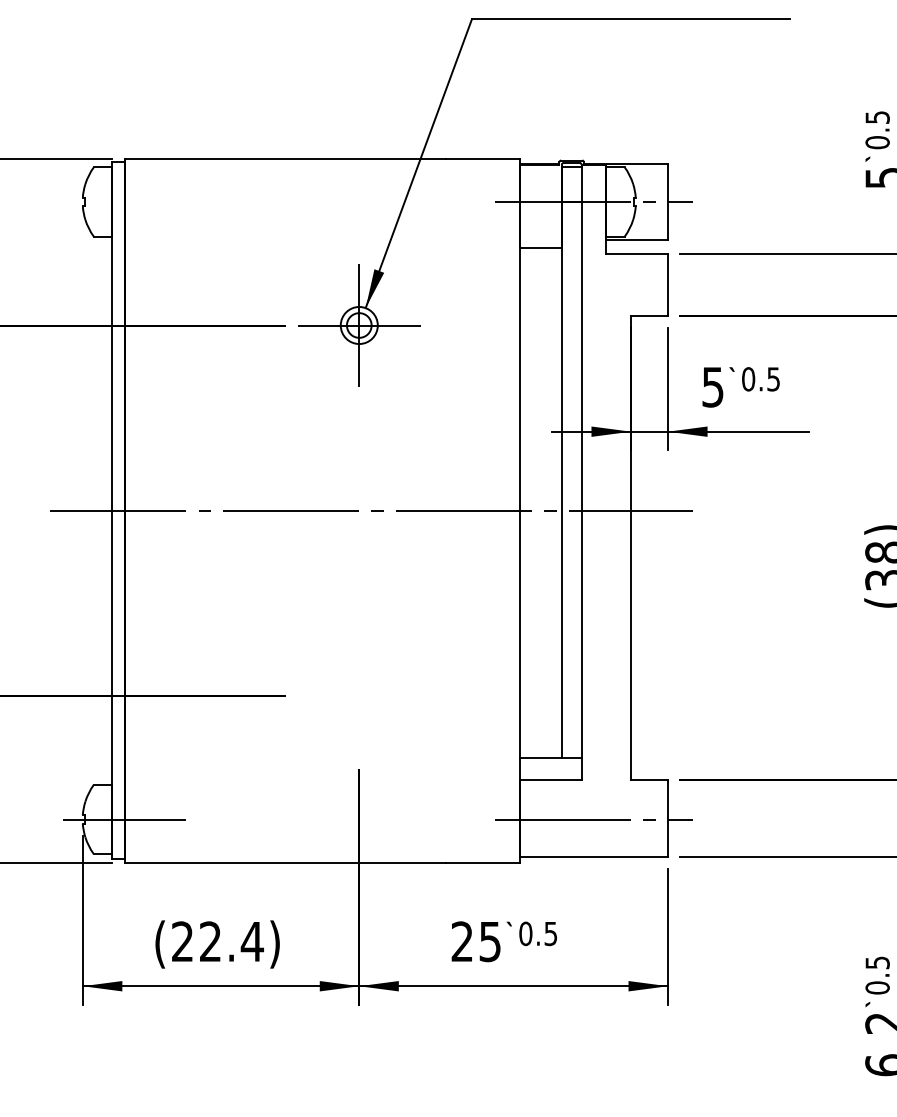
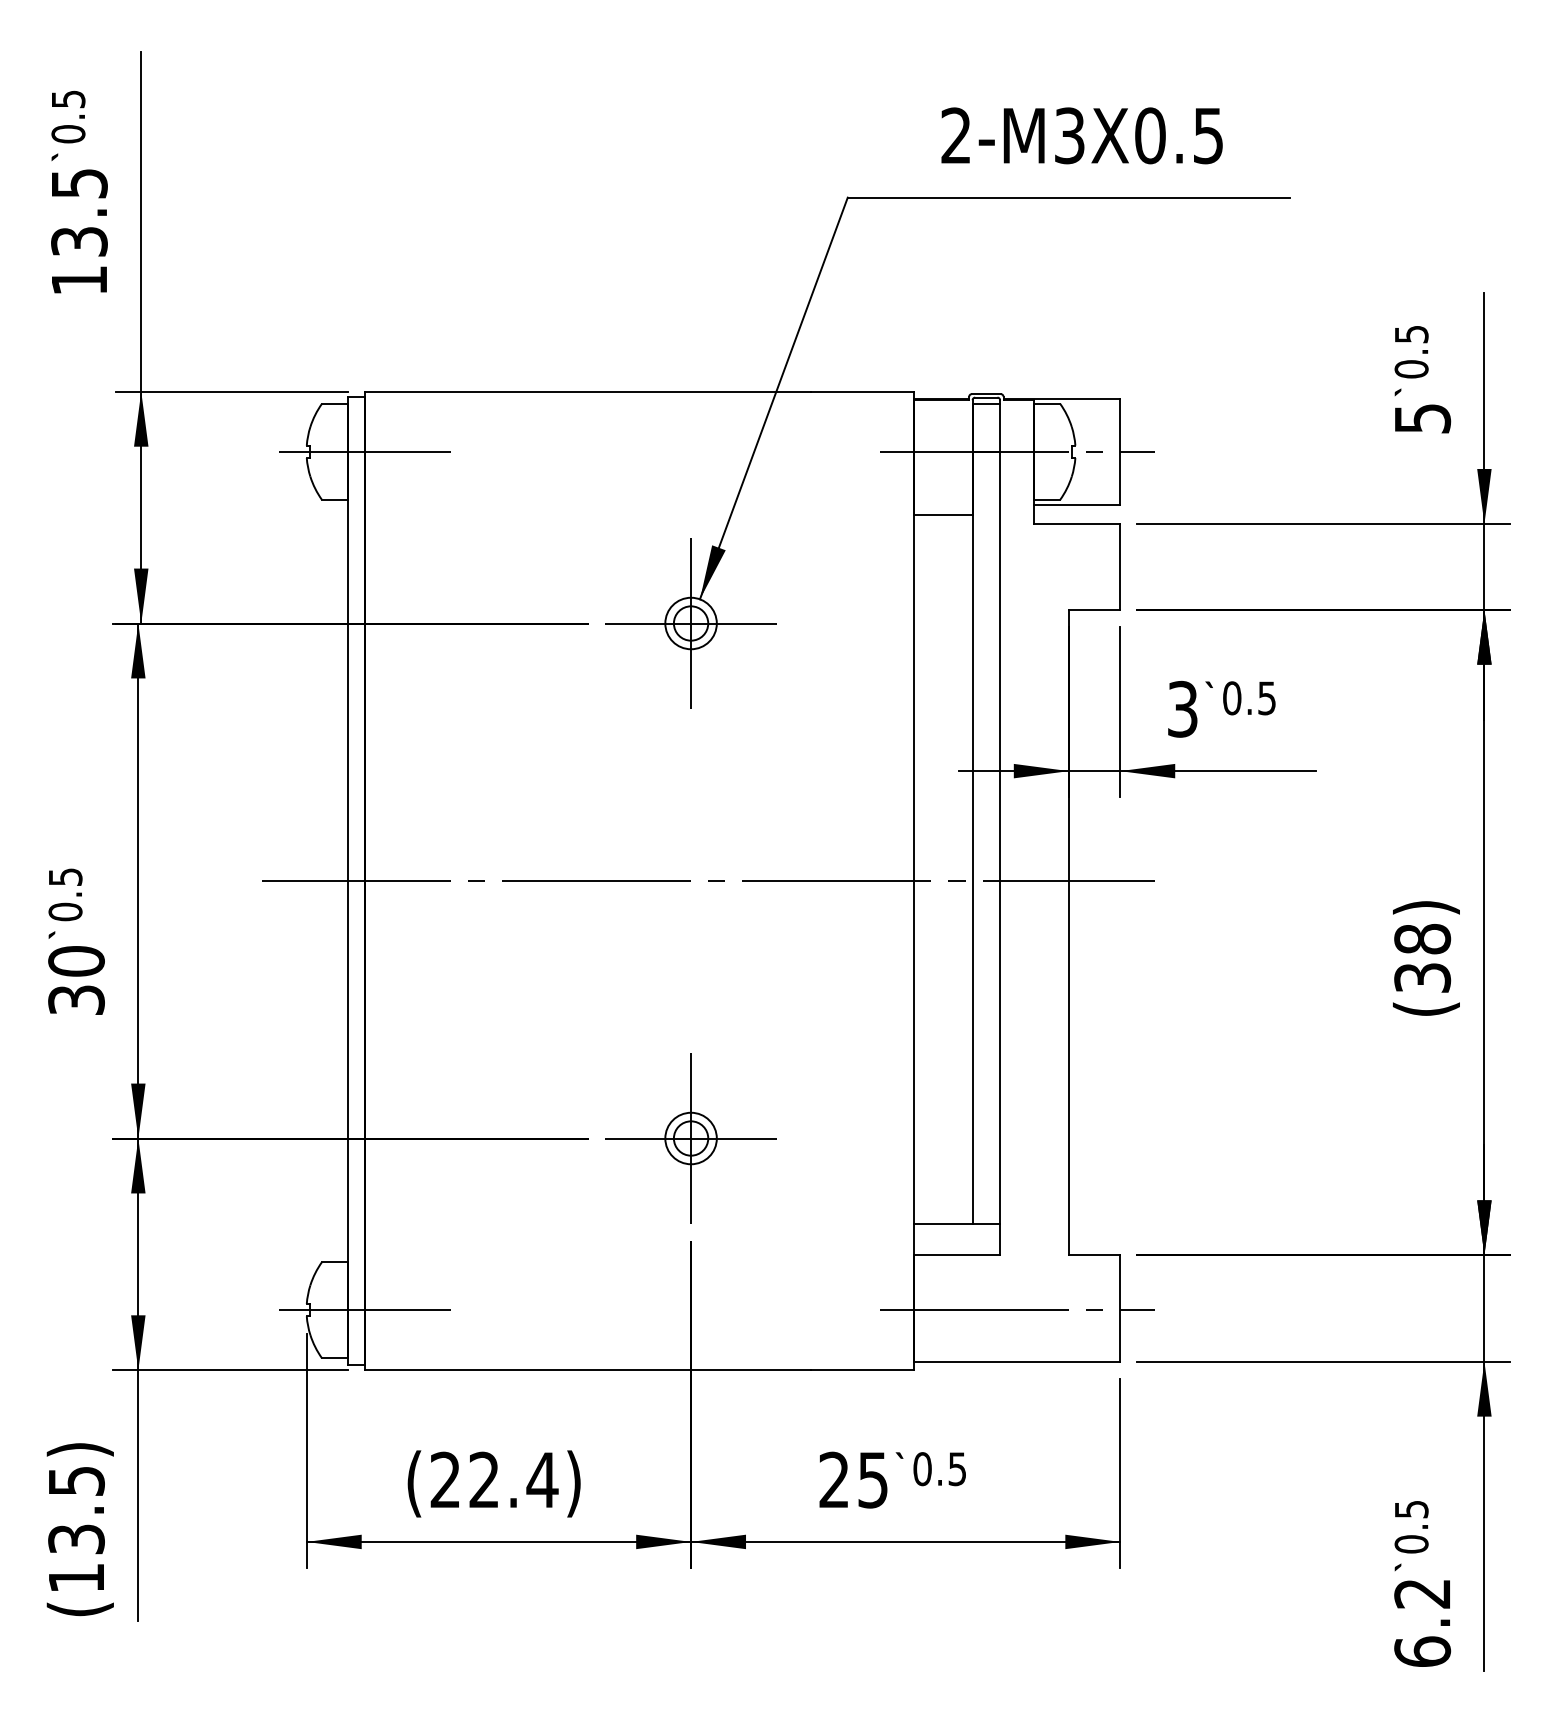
line: (124, 201) -> (364, 451), added
text: (712, 386) -> (1182, 708), 5 -> 3
part: (358, 695) -> (690, 1138), added

